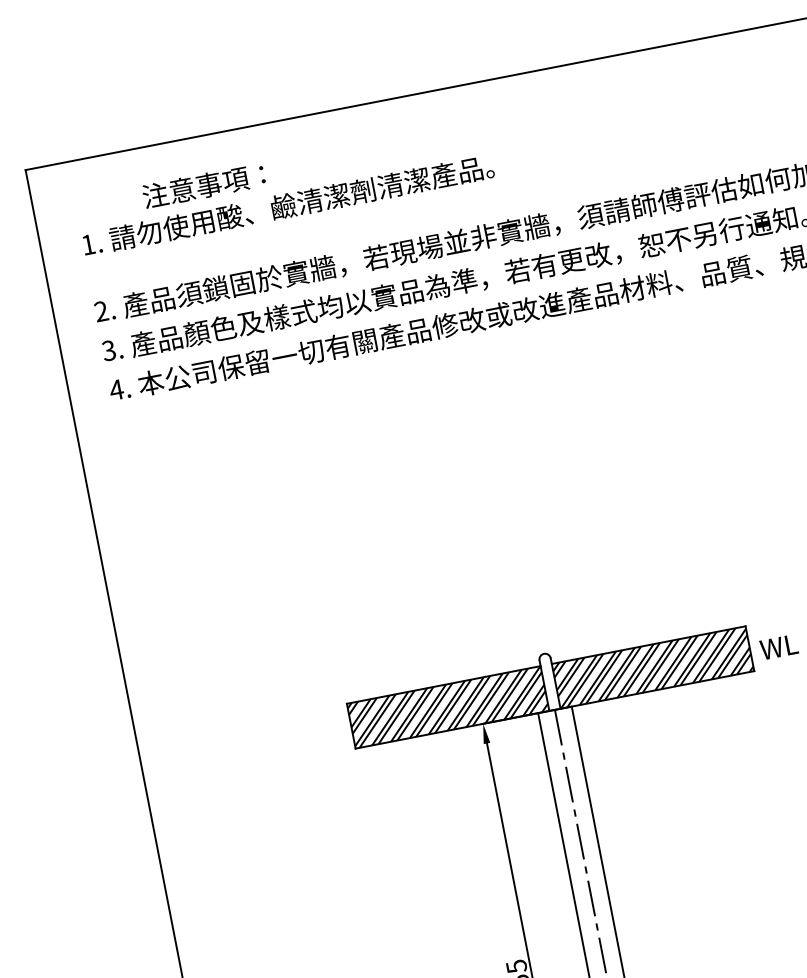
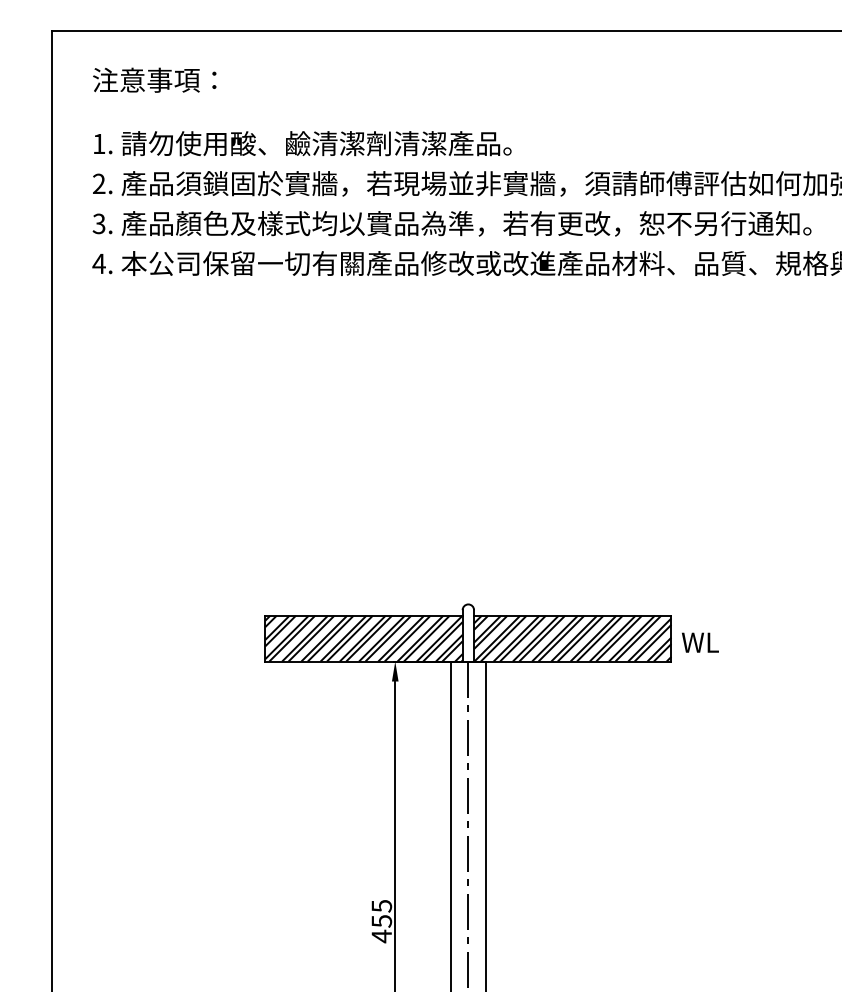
text: (203, 185) -> (154, 79), moved
text: (287, 205) -> (302, 143), moved

